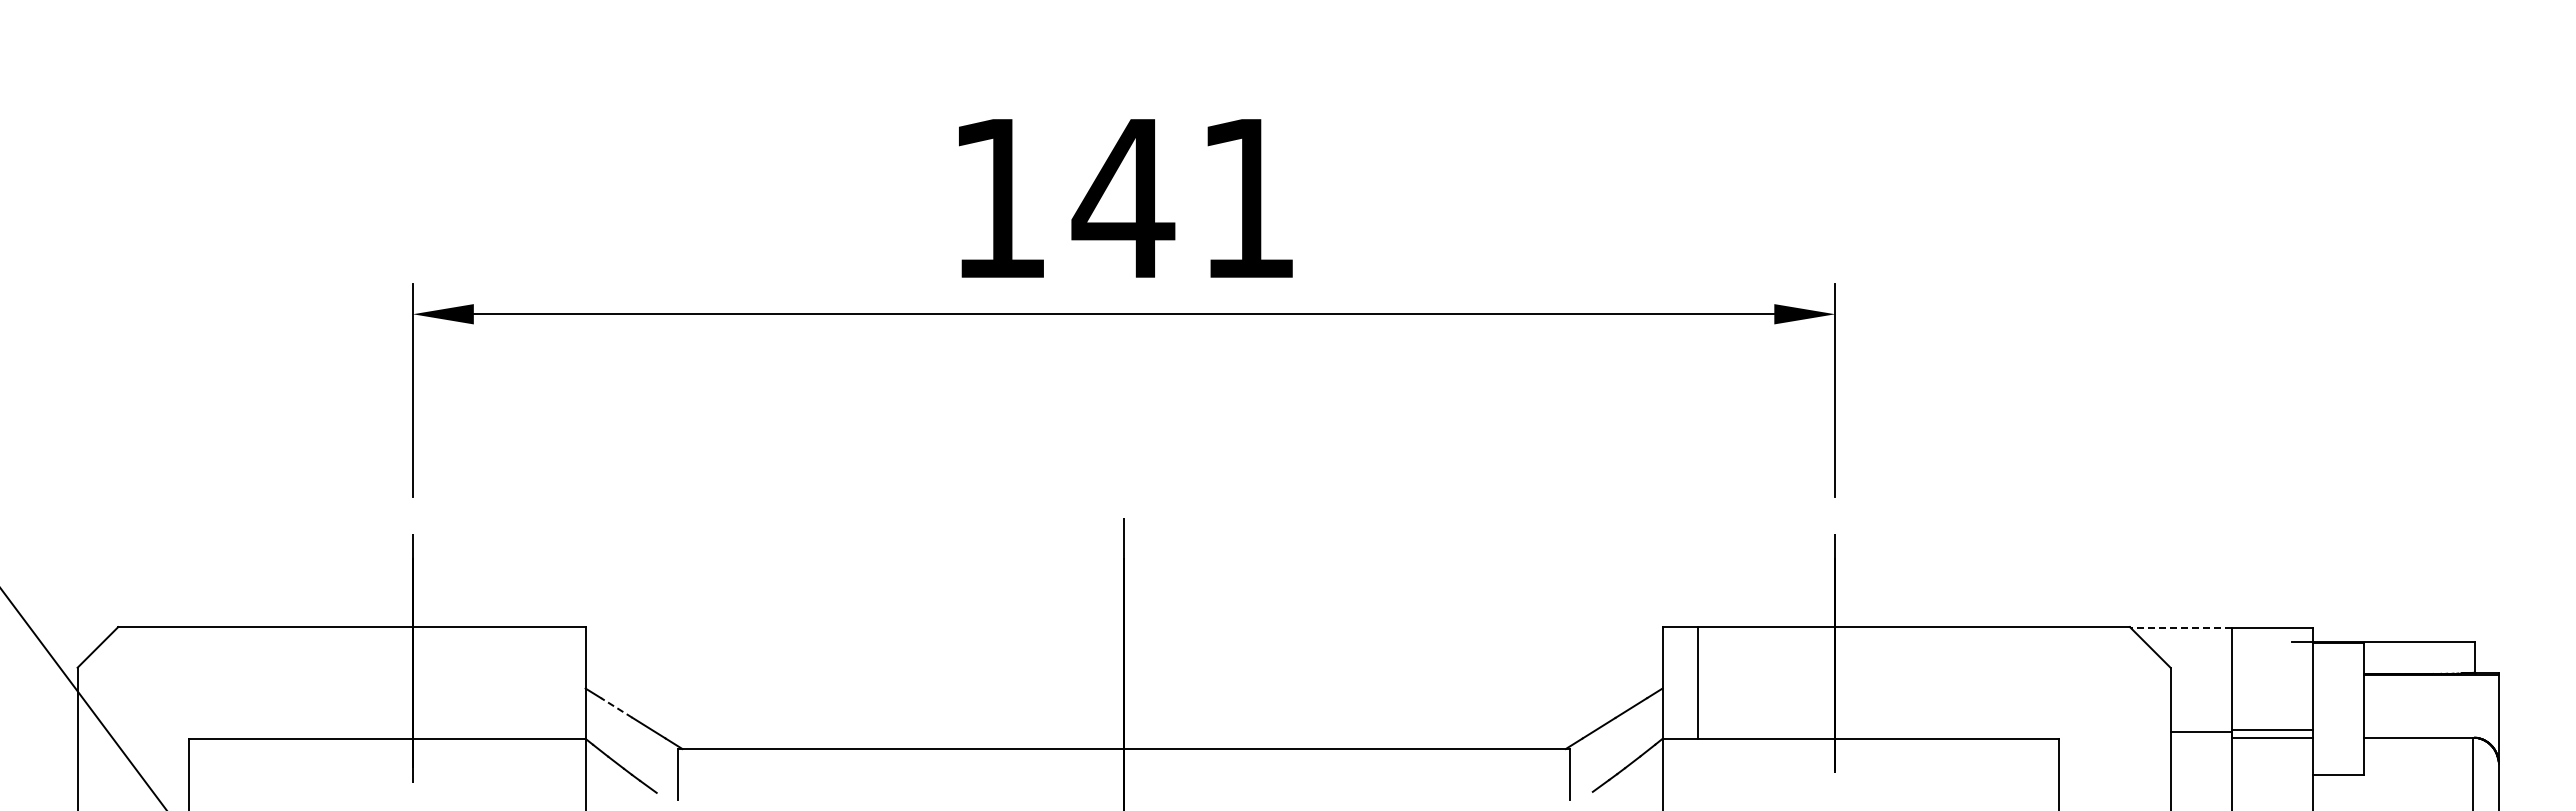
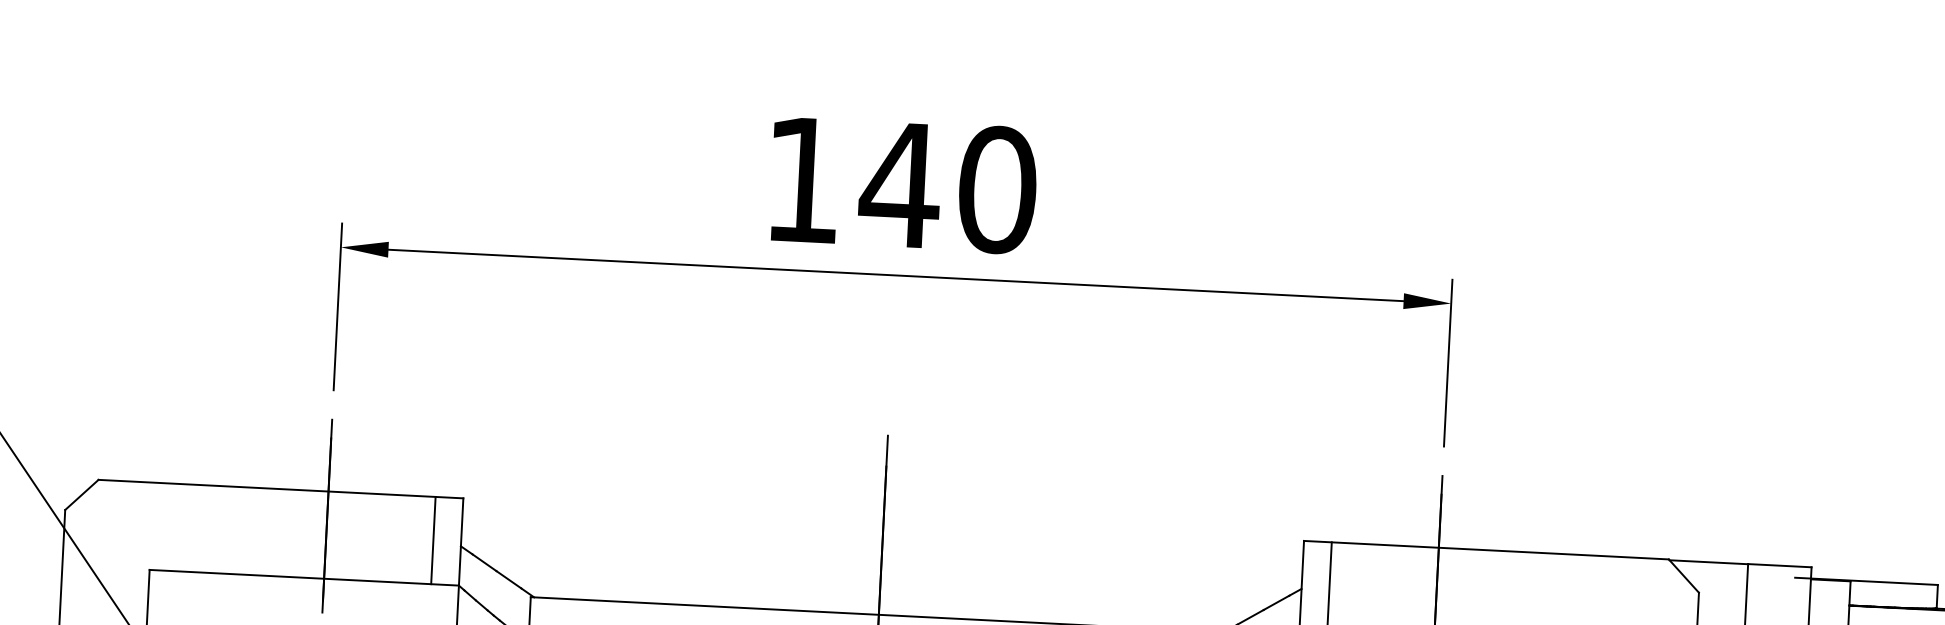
text: (1248, 198) -> (997, 190), 141 -> 140
line: (2180, 628) -> (1708, 562), dashed -> solid
line: (550, 682) -> (433, 540), added
line: (616, 708) -> (484, 563), dashed -> solid

